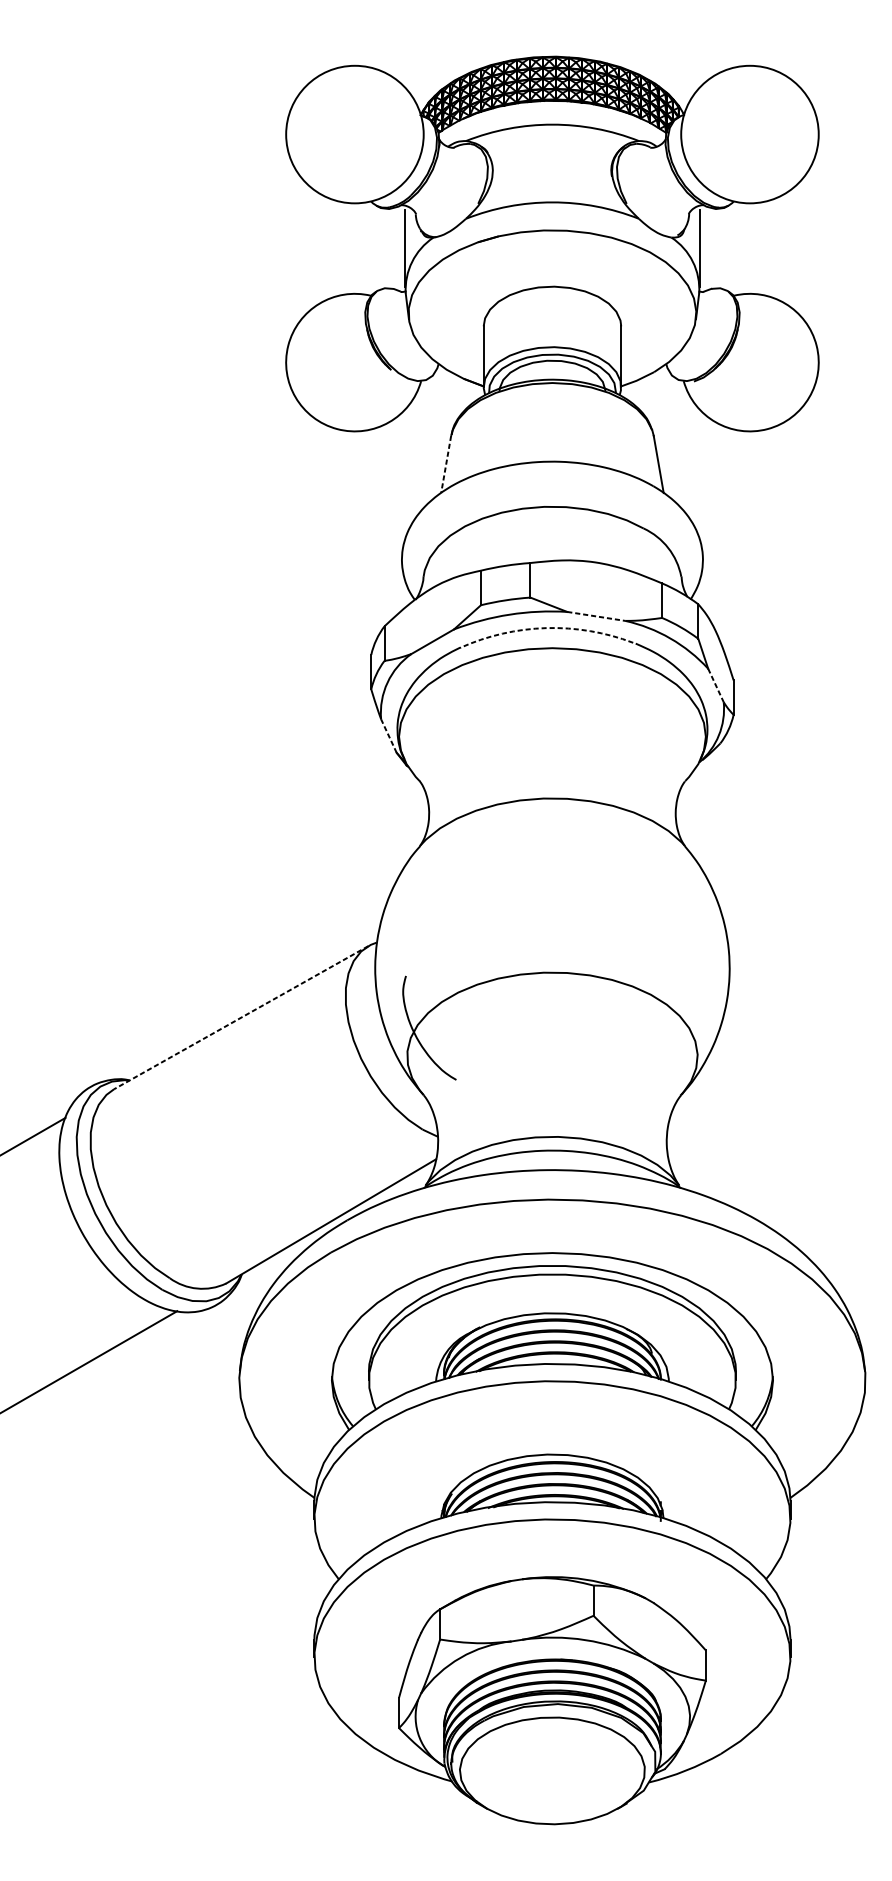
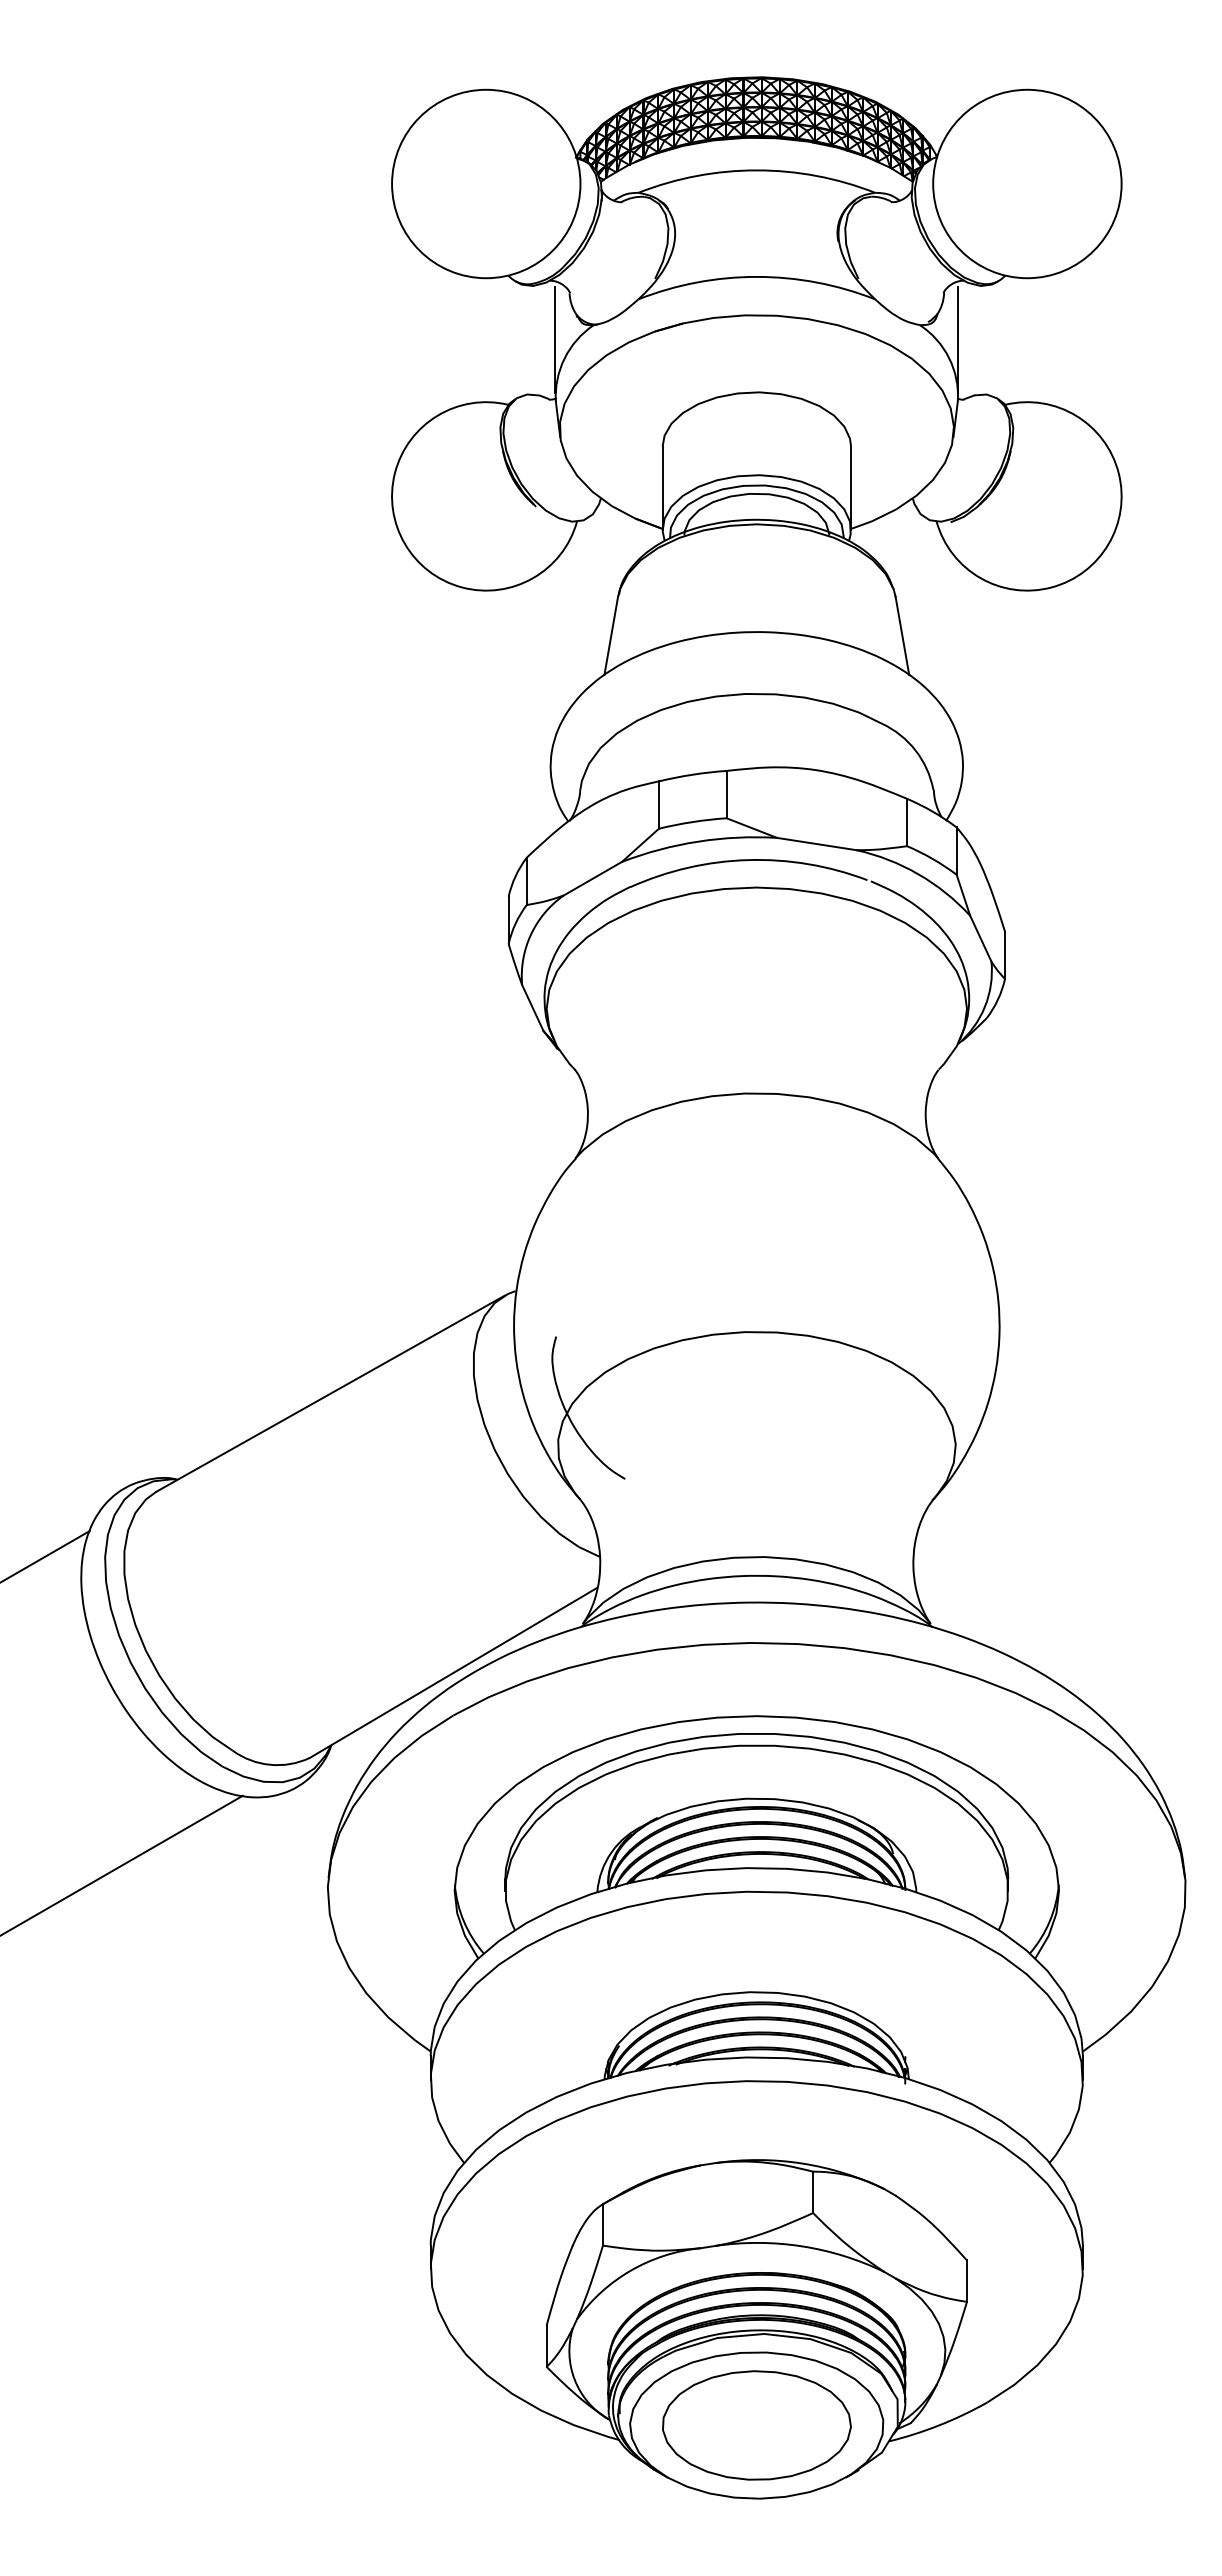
line: (446, 464) -> (611, 635), dashed -> solid
line: (596, 616) -> (817, 844), dashed -> solid
arc: (546, 628) -> (748, 860), dashed -> solid
line: (716, 686) -> (981, 939), dashed -> solid
line: (388, 735) -> (532, 1007), dashed -> solid
line: (241, 1017) -> (330, 1393), dashed -> solid
part: (552, 1770) -> (756, 2425), added

